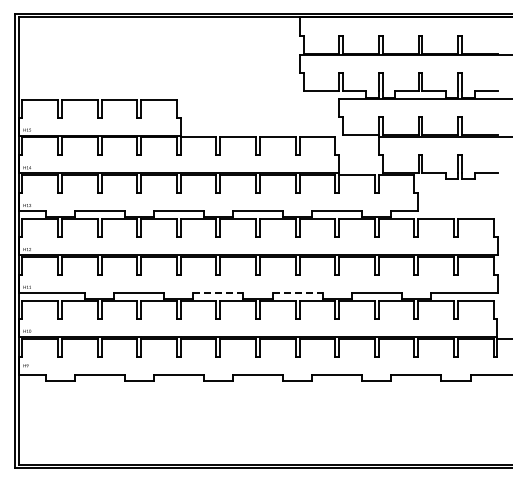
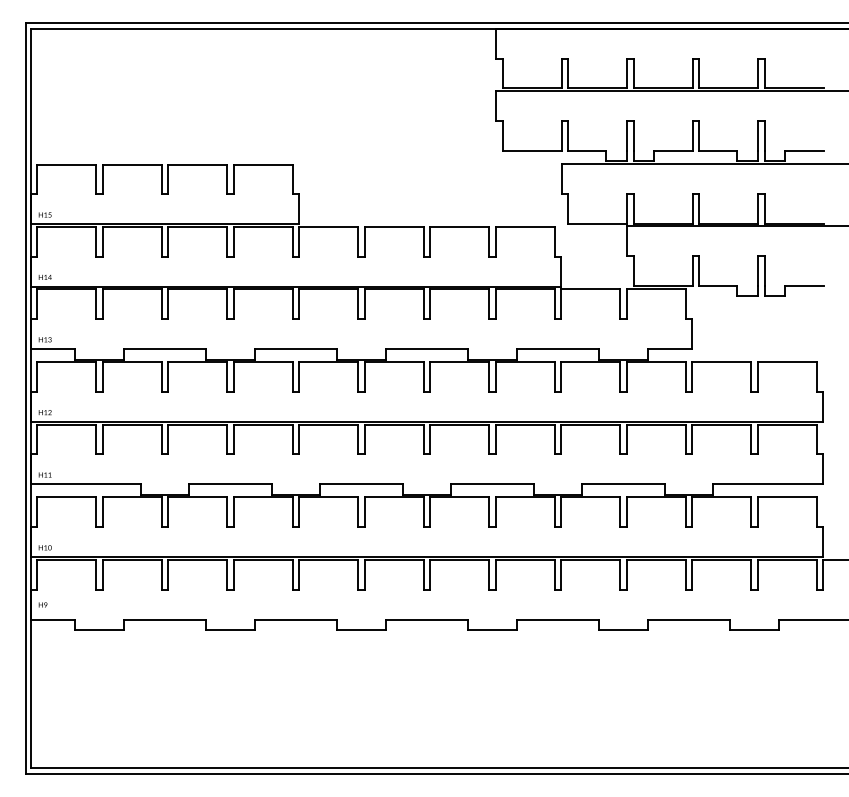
line: (218, 292) -> (361, 483), dashed -> solid
line: (298, 292) -> (493, 483), dashed -> solid

